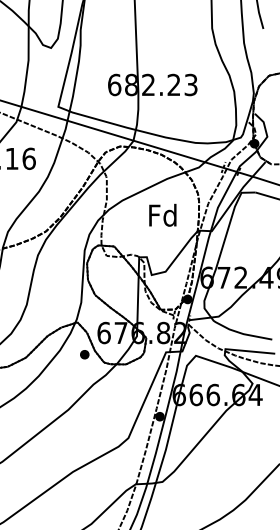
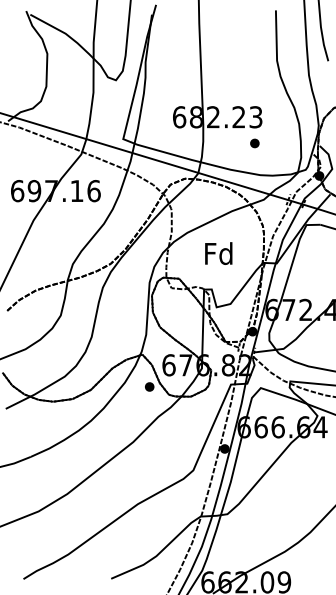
part: (189, 111) -> (254, 143), added
text: (162, 215) -> (218, 253), moved

